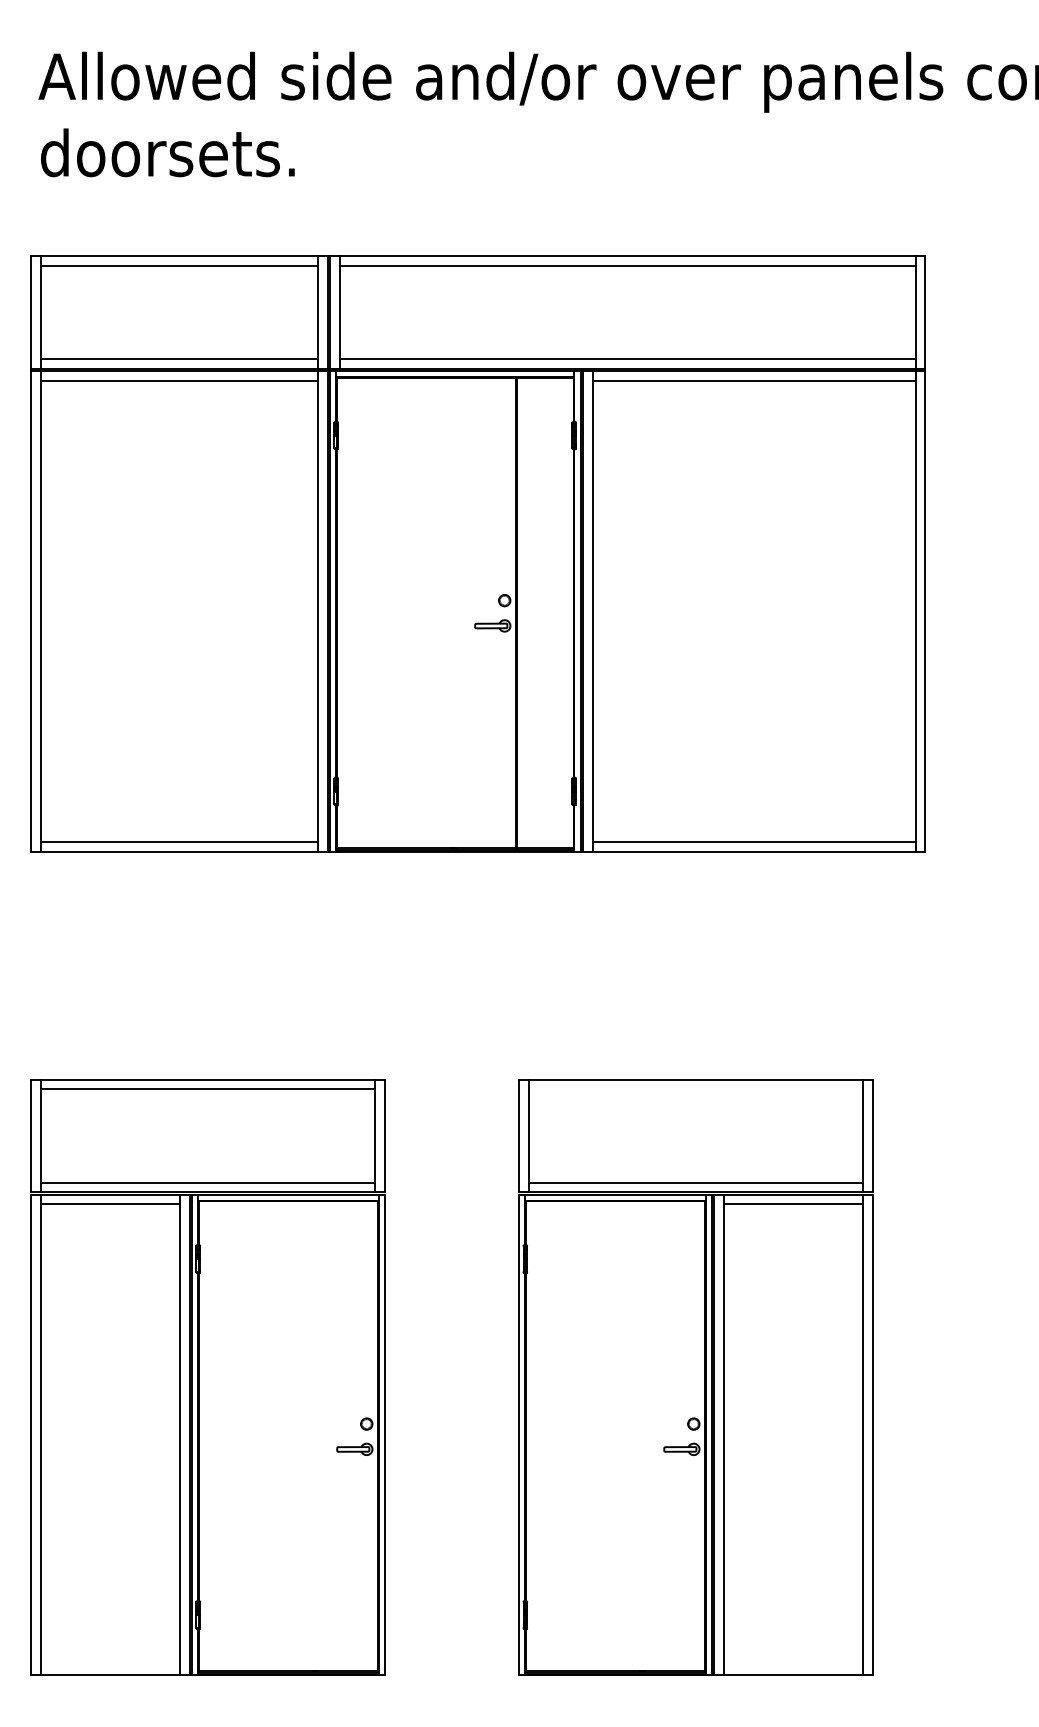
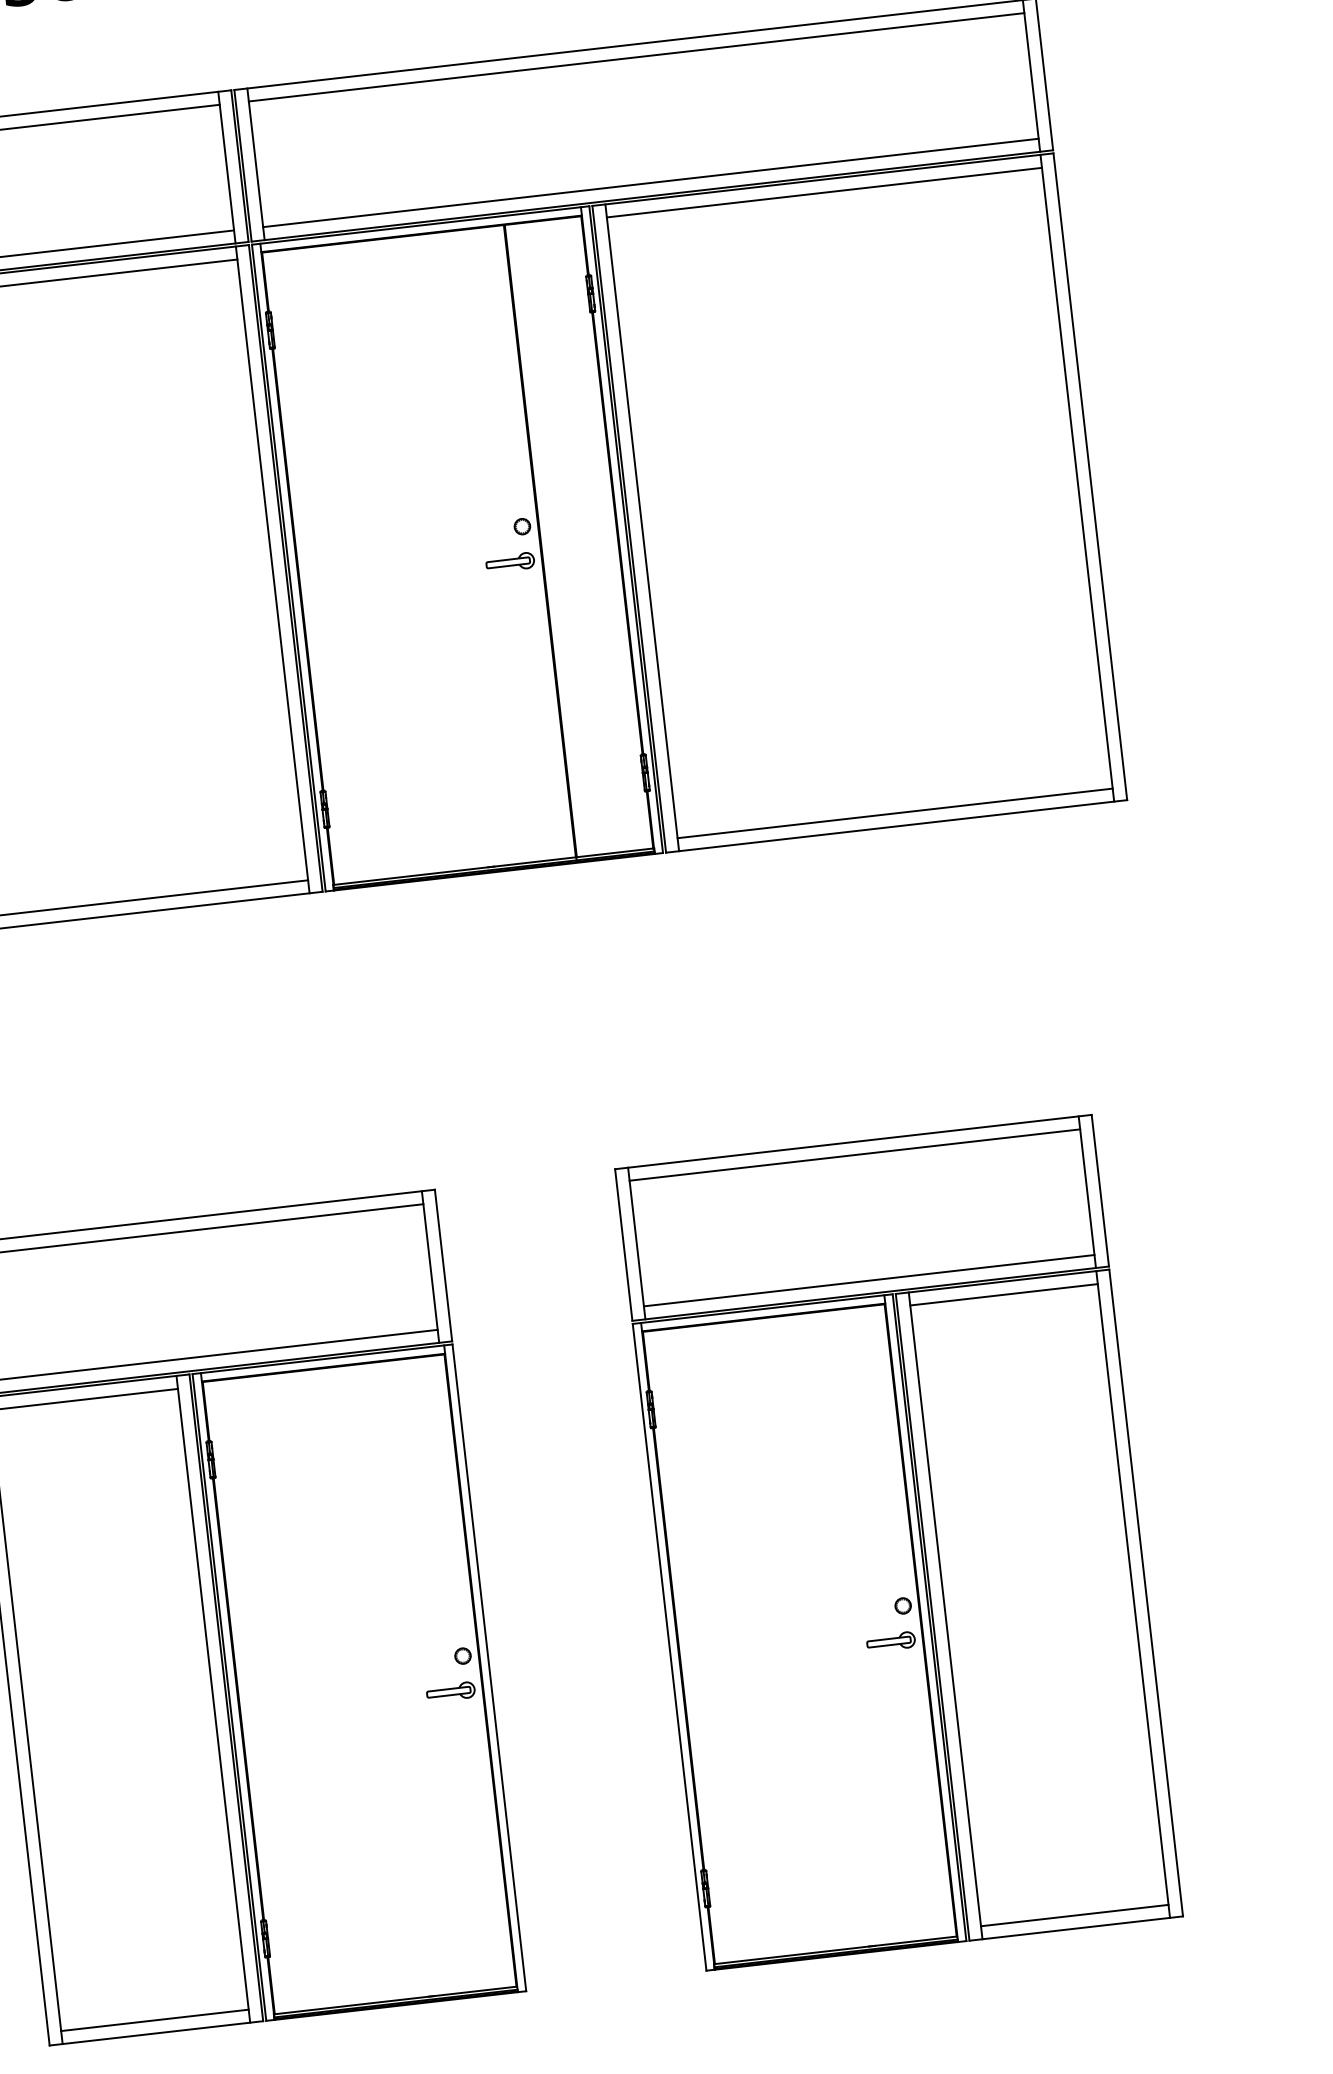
line: (695, 1089) -> (854, 1155), added
line: (110, 1665) -> (155, 2020), added
line: (793, 1665) -> (1074, 1915), added

